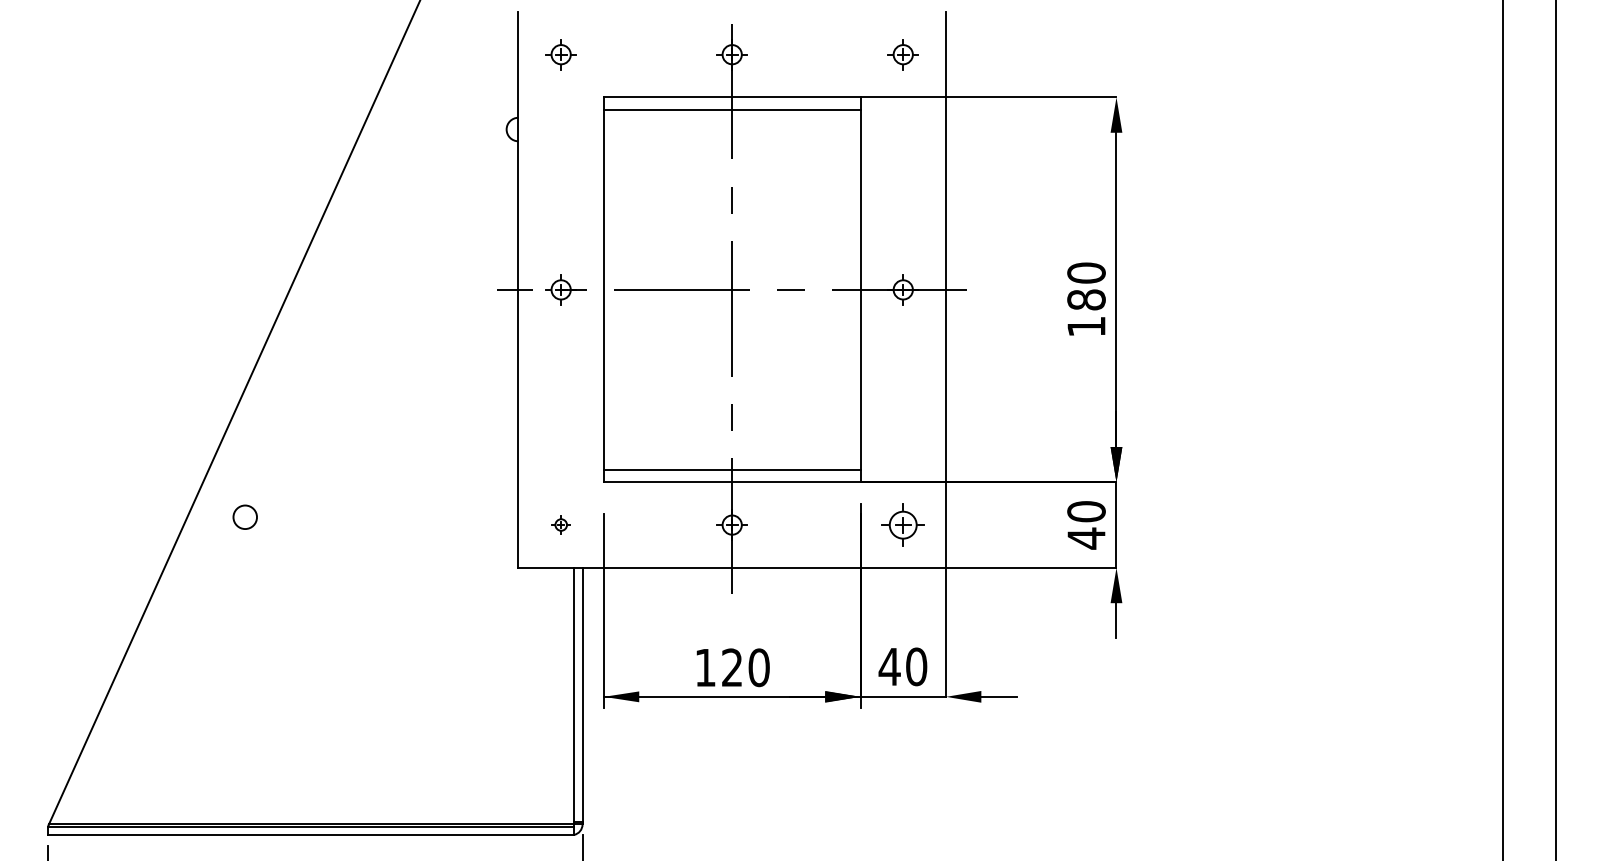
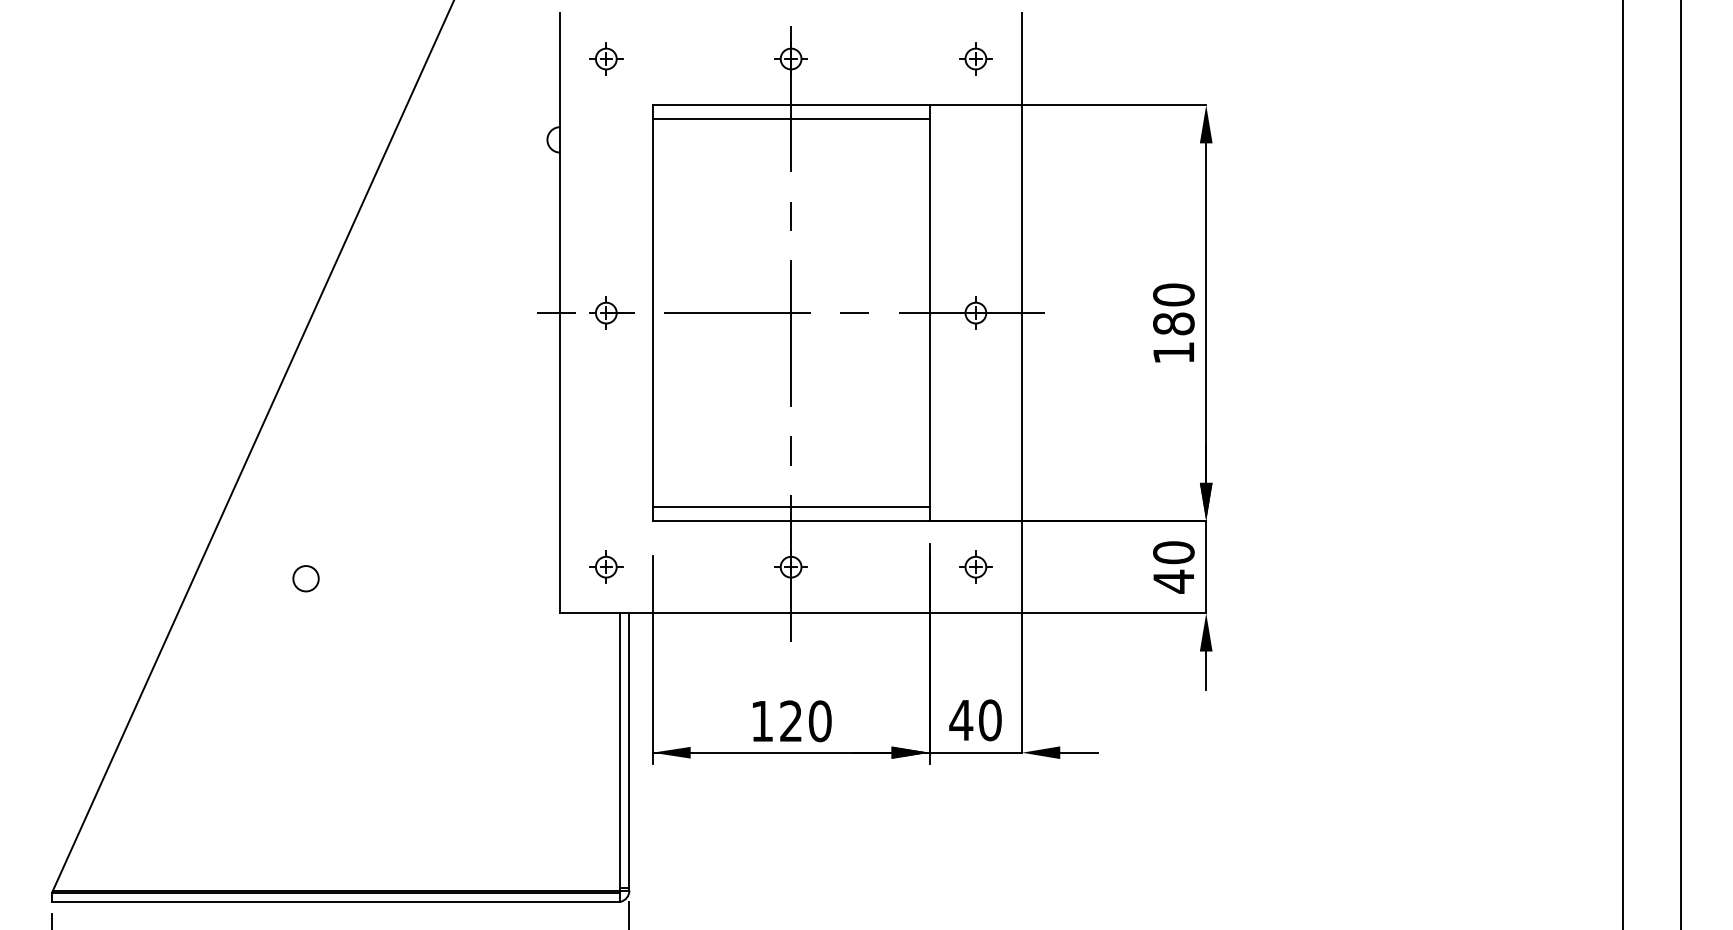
circle: (244, 517) -> (305, 578), moved
part: (561, 524) -> (606, 566), size x1.67
part: (902, 524) -> (975, 566), size x0.71

